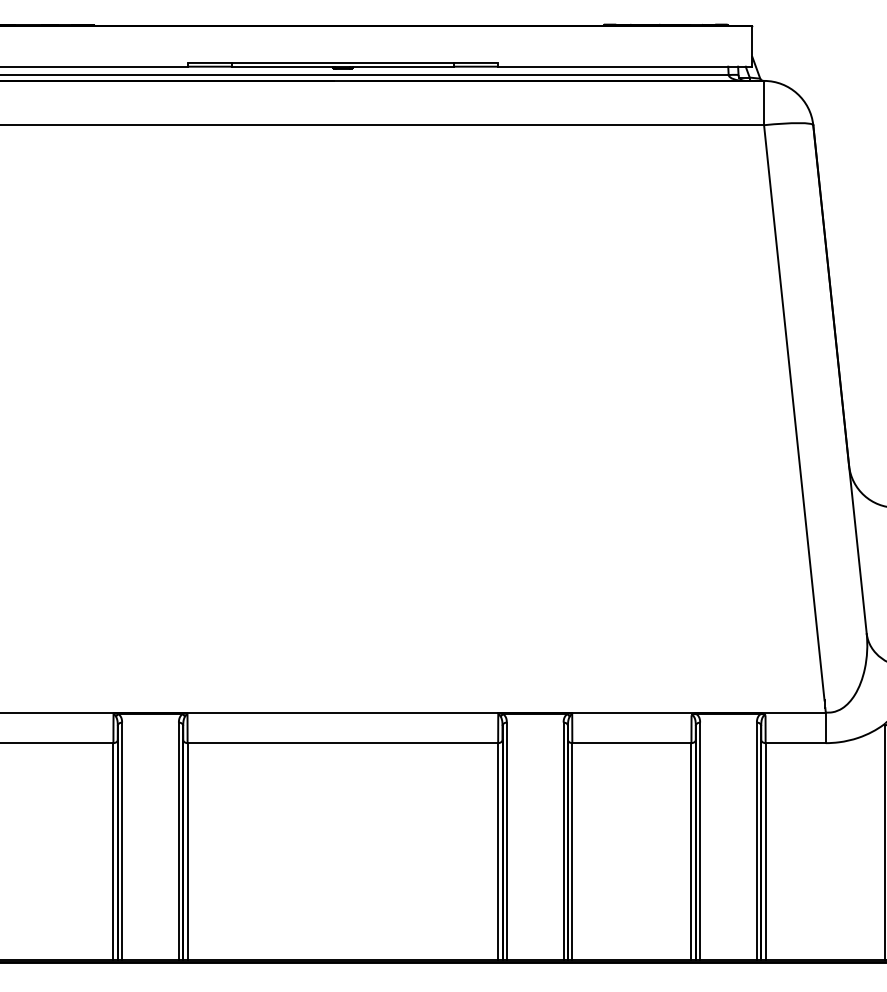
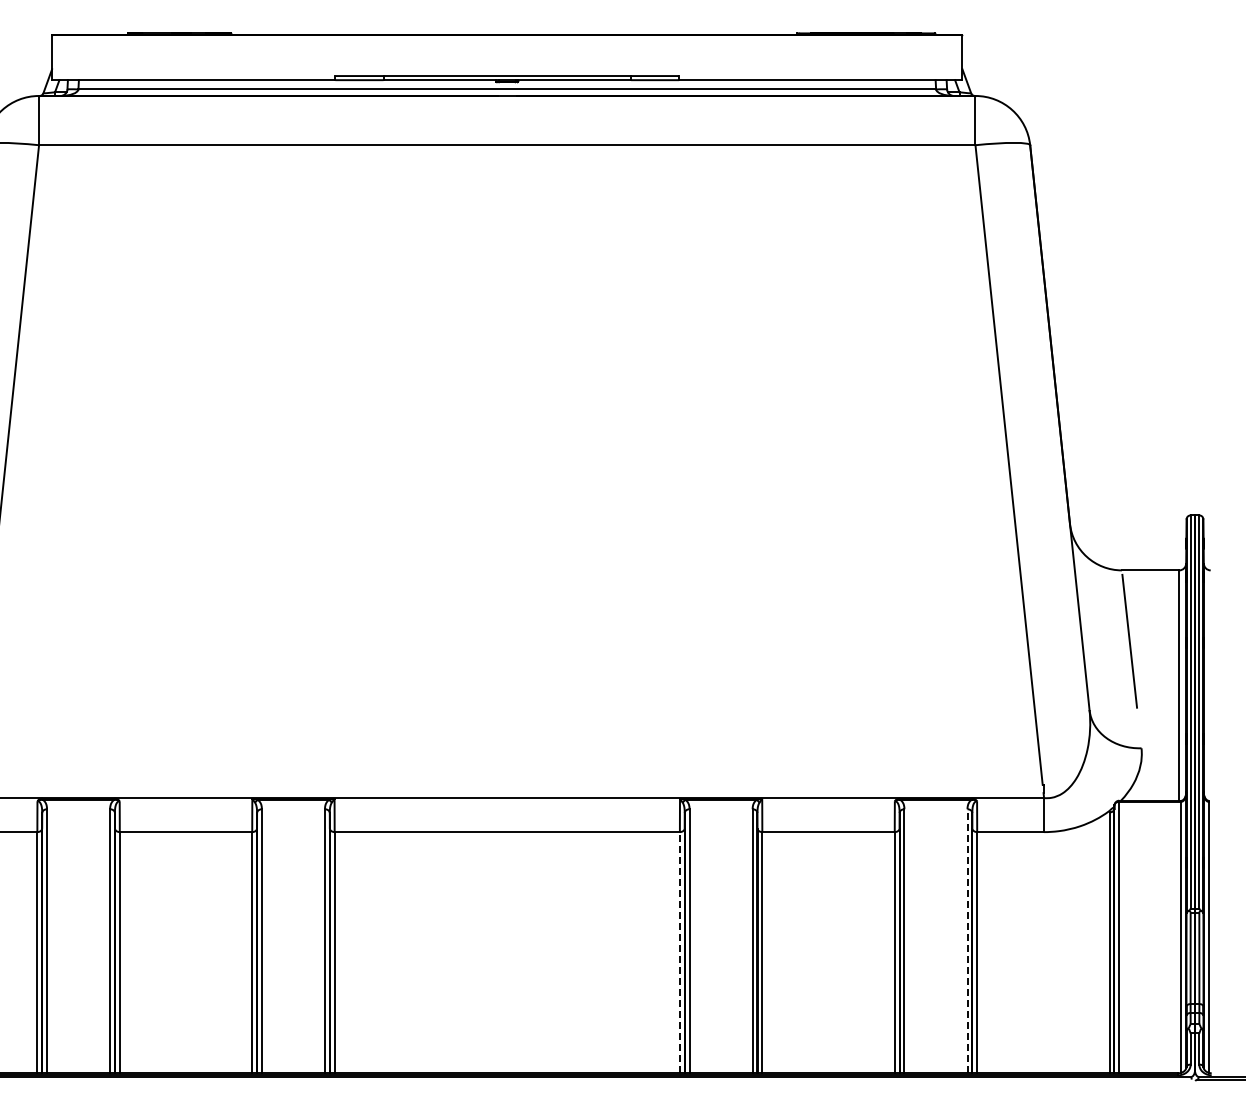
line: (756, 841) -> (967, 941), solid -> dashed
line: (497, 851) -> (679, 952), solid -> dashed

